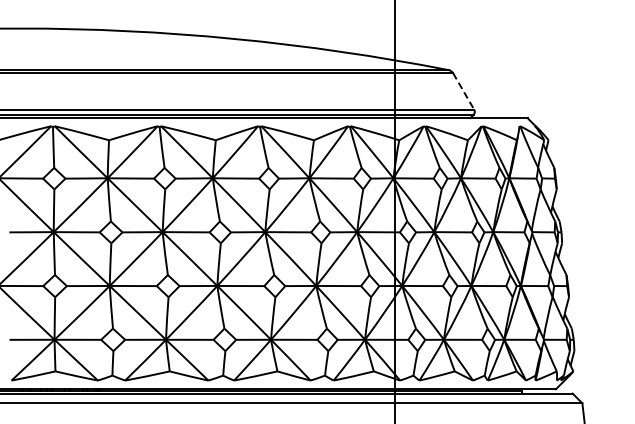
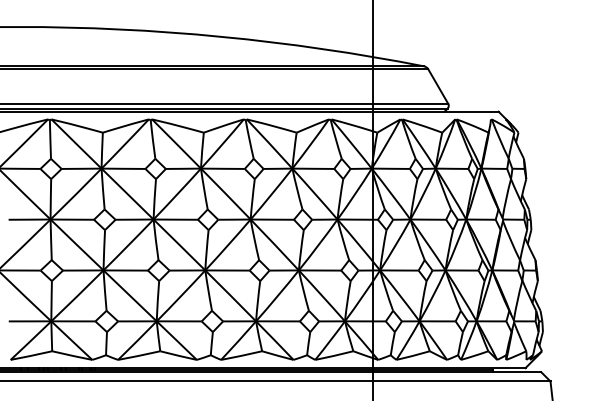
line: (463, 91) -> (438, 86), dashed -> solid

